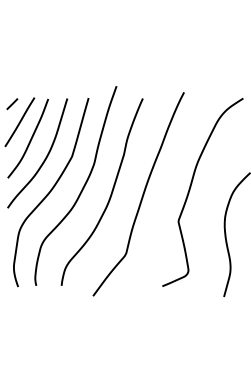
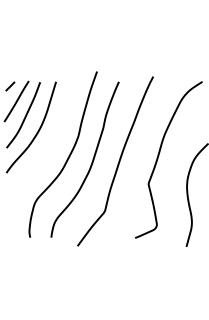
curve: (51, 191) -> (42, 159), removed

